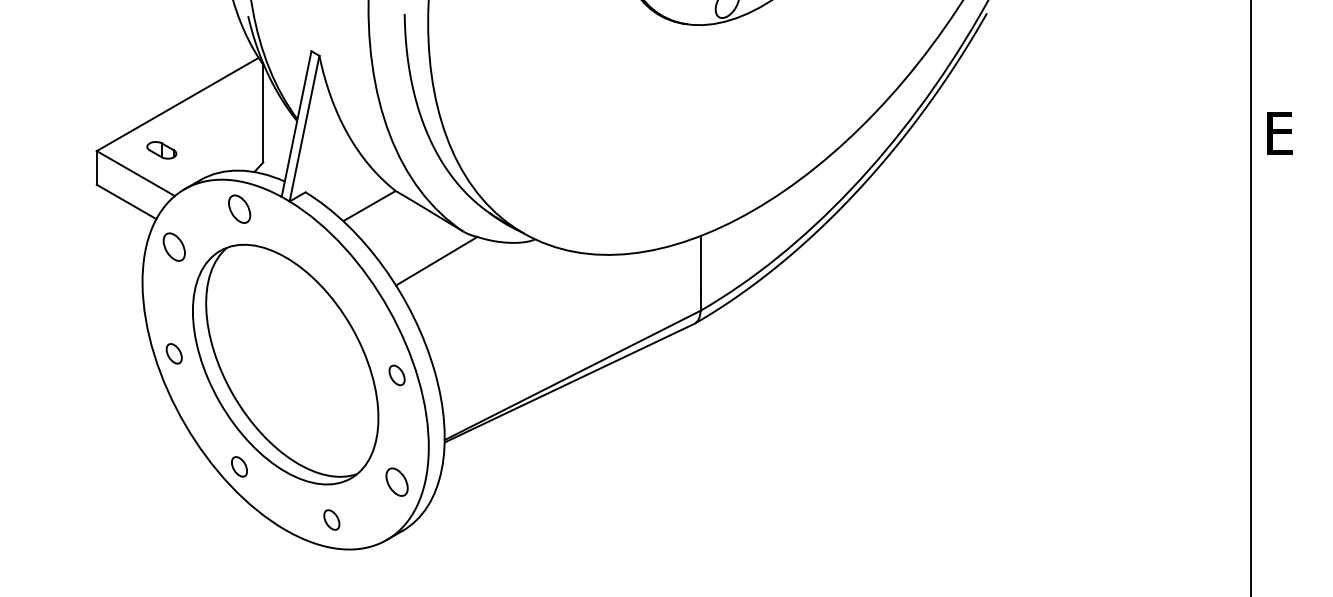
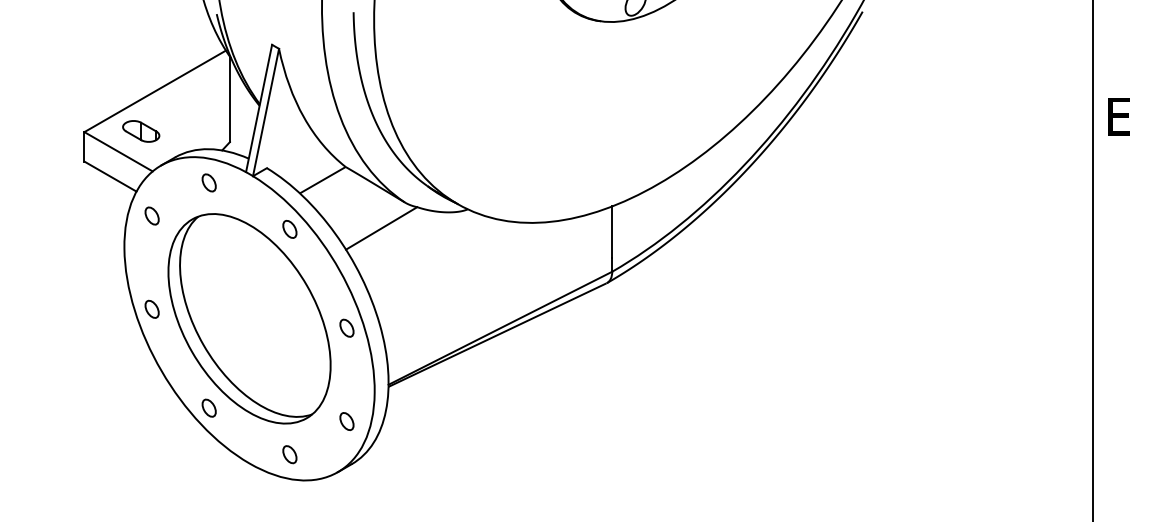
part: (162, 150) -> (141, 131), size x1.43
part: (238, 208) -> (208, 182), size x0.71
part: (173, 246) -> (151, 215), size x0.71
part: (331, 262) -> (289, 229), added
part: (396, 482) -> (346, 421), size x0.71

